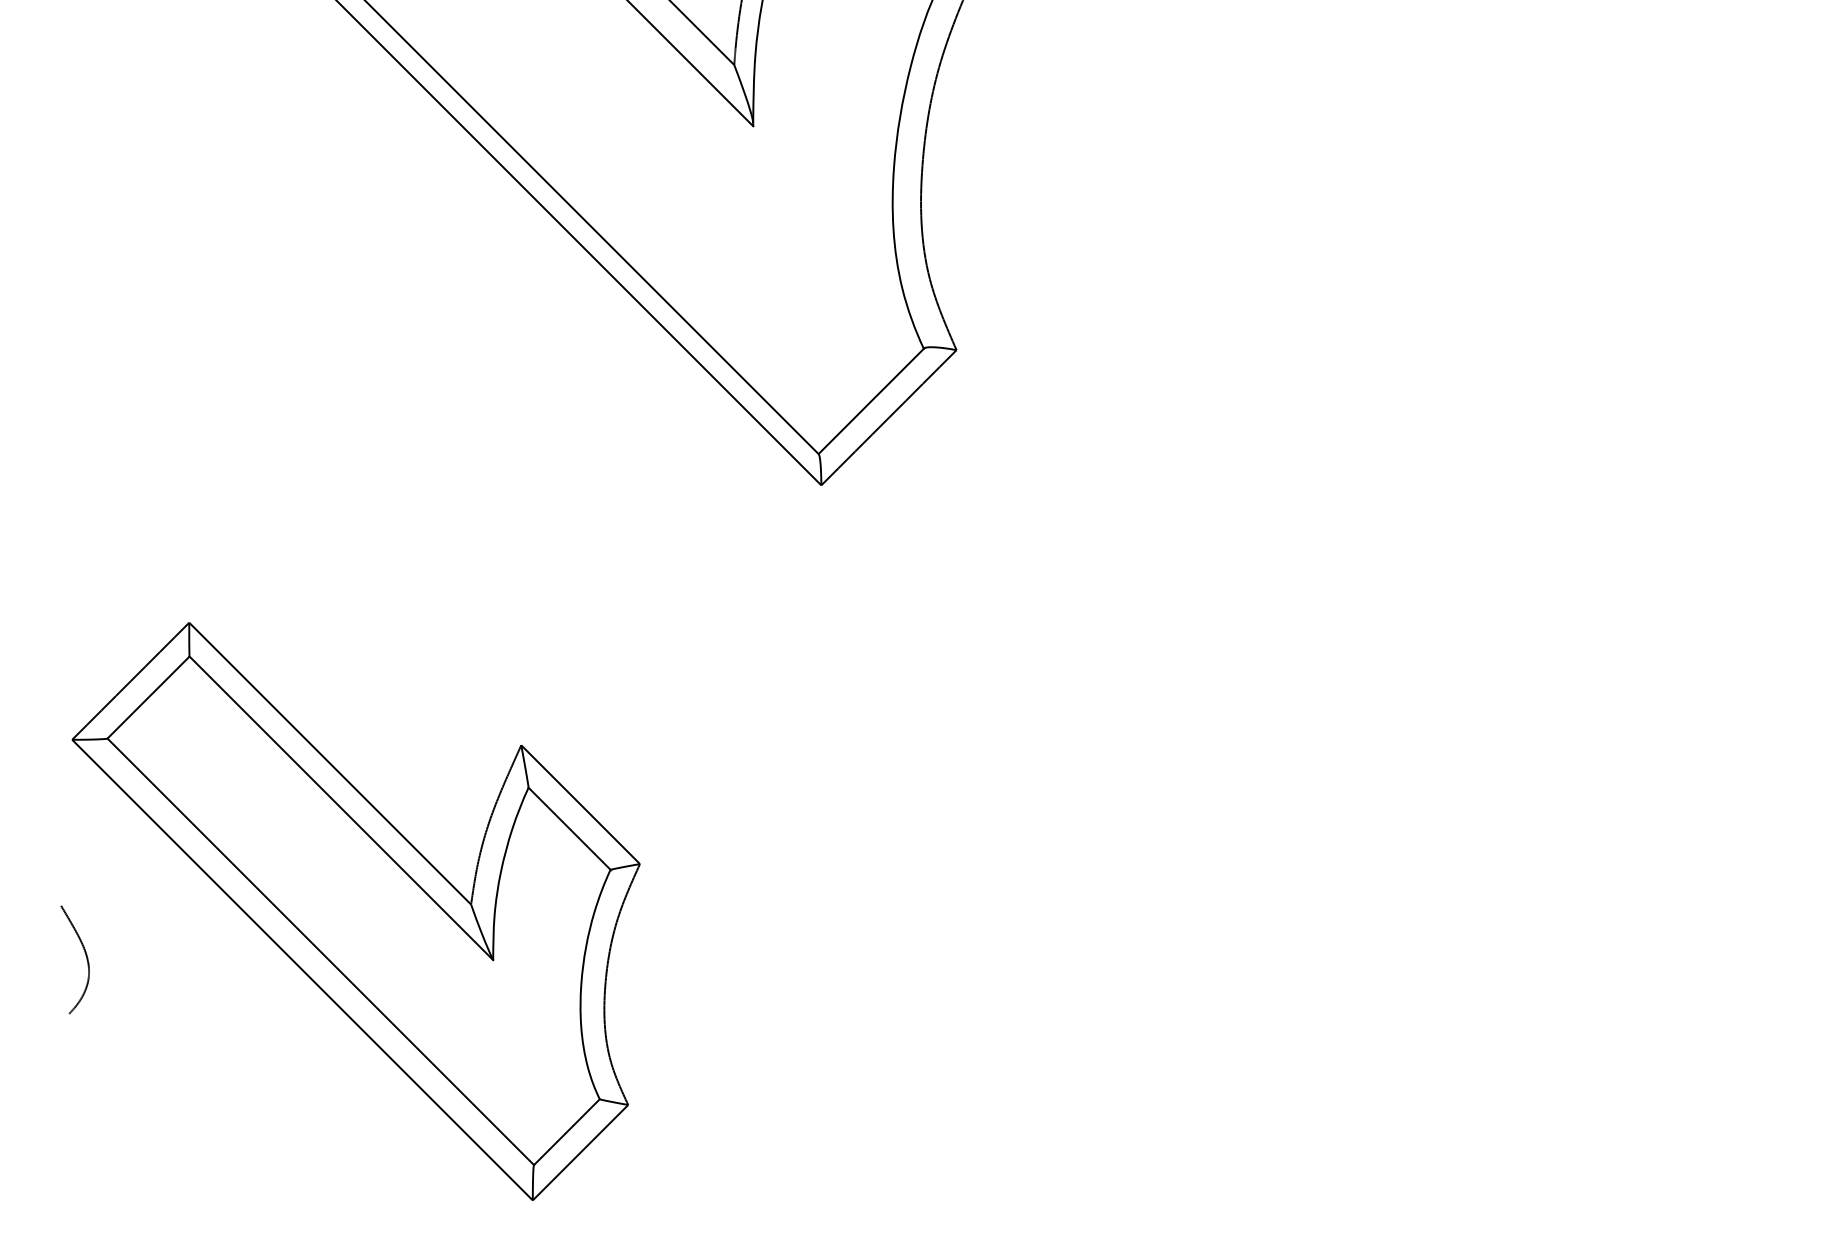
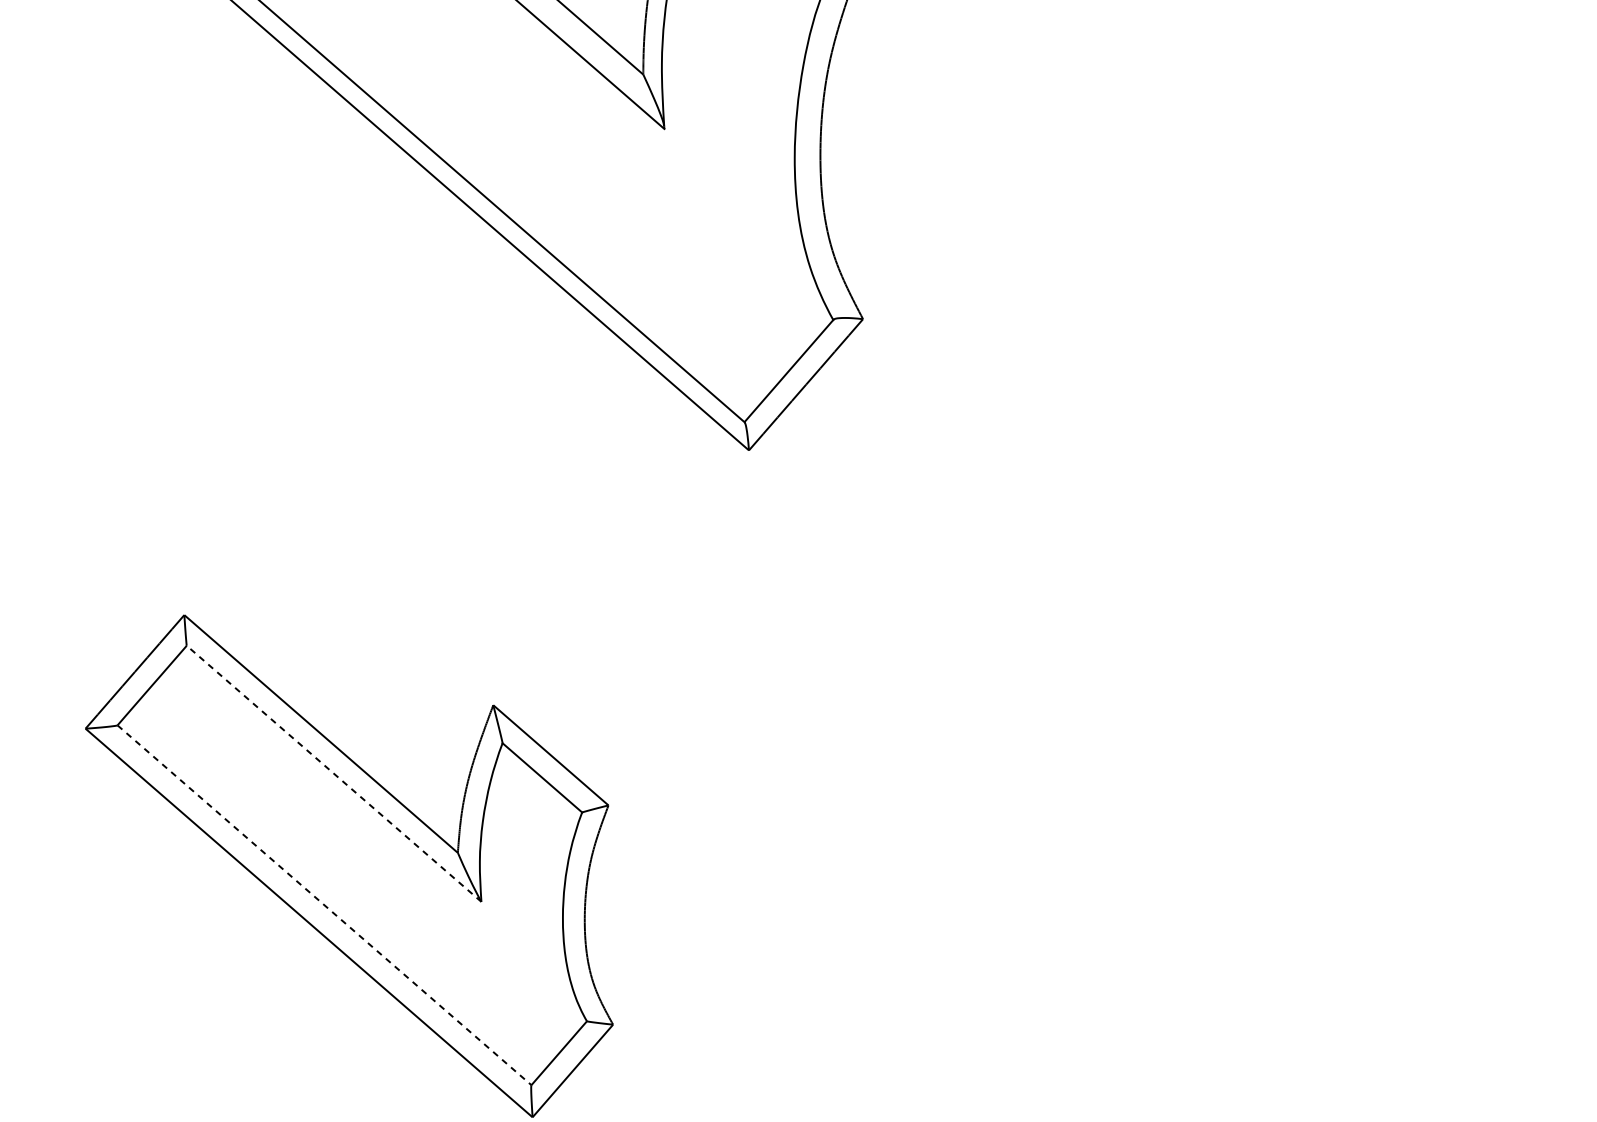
line: (341, 808) -> (334, 773), solid -> dashed
line: (320, 951) -> (324, 904), solid -> dashed
curve: (85, 956) -> (111, 924), removed

